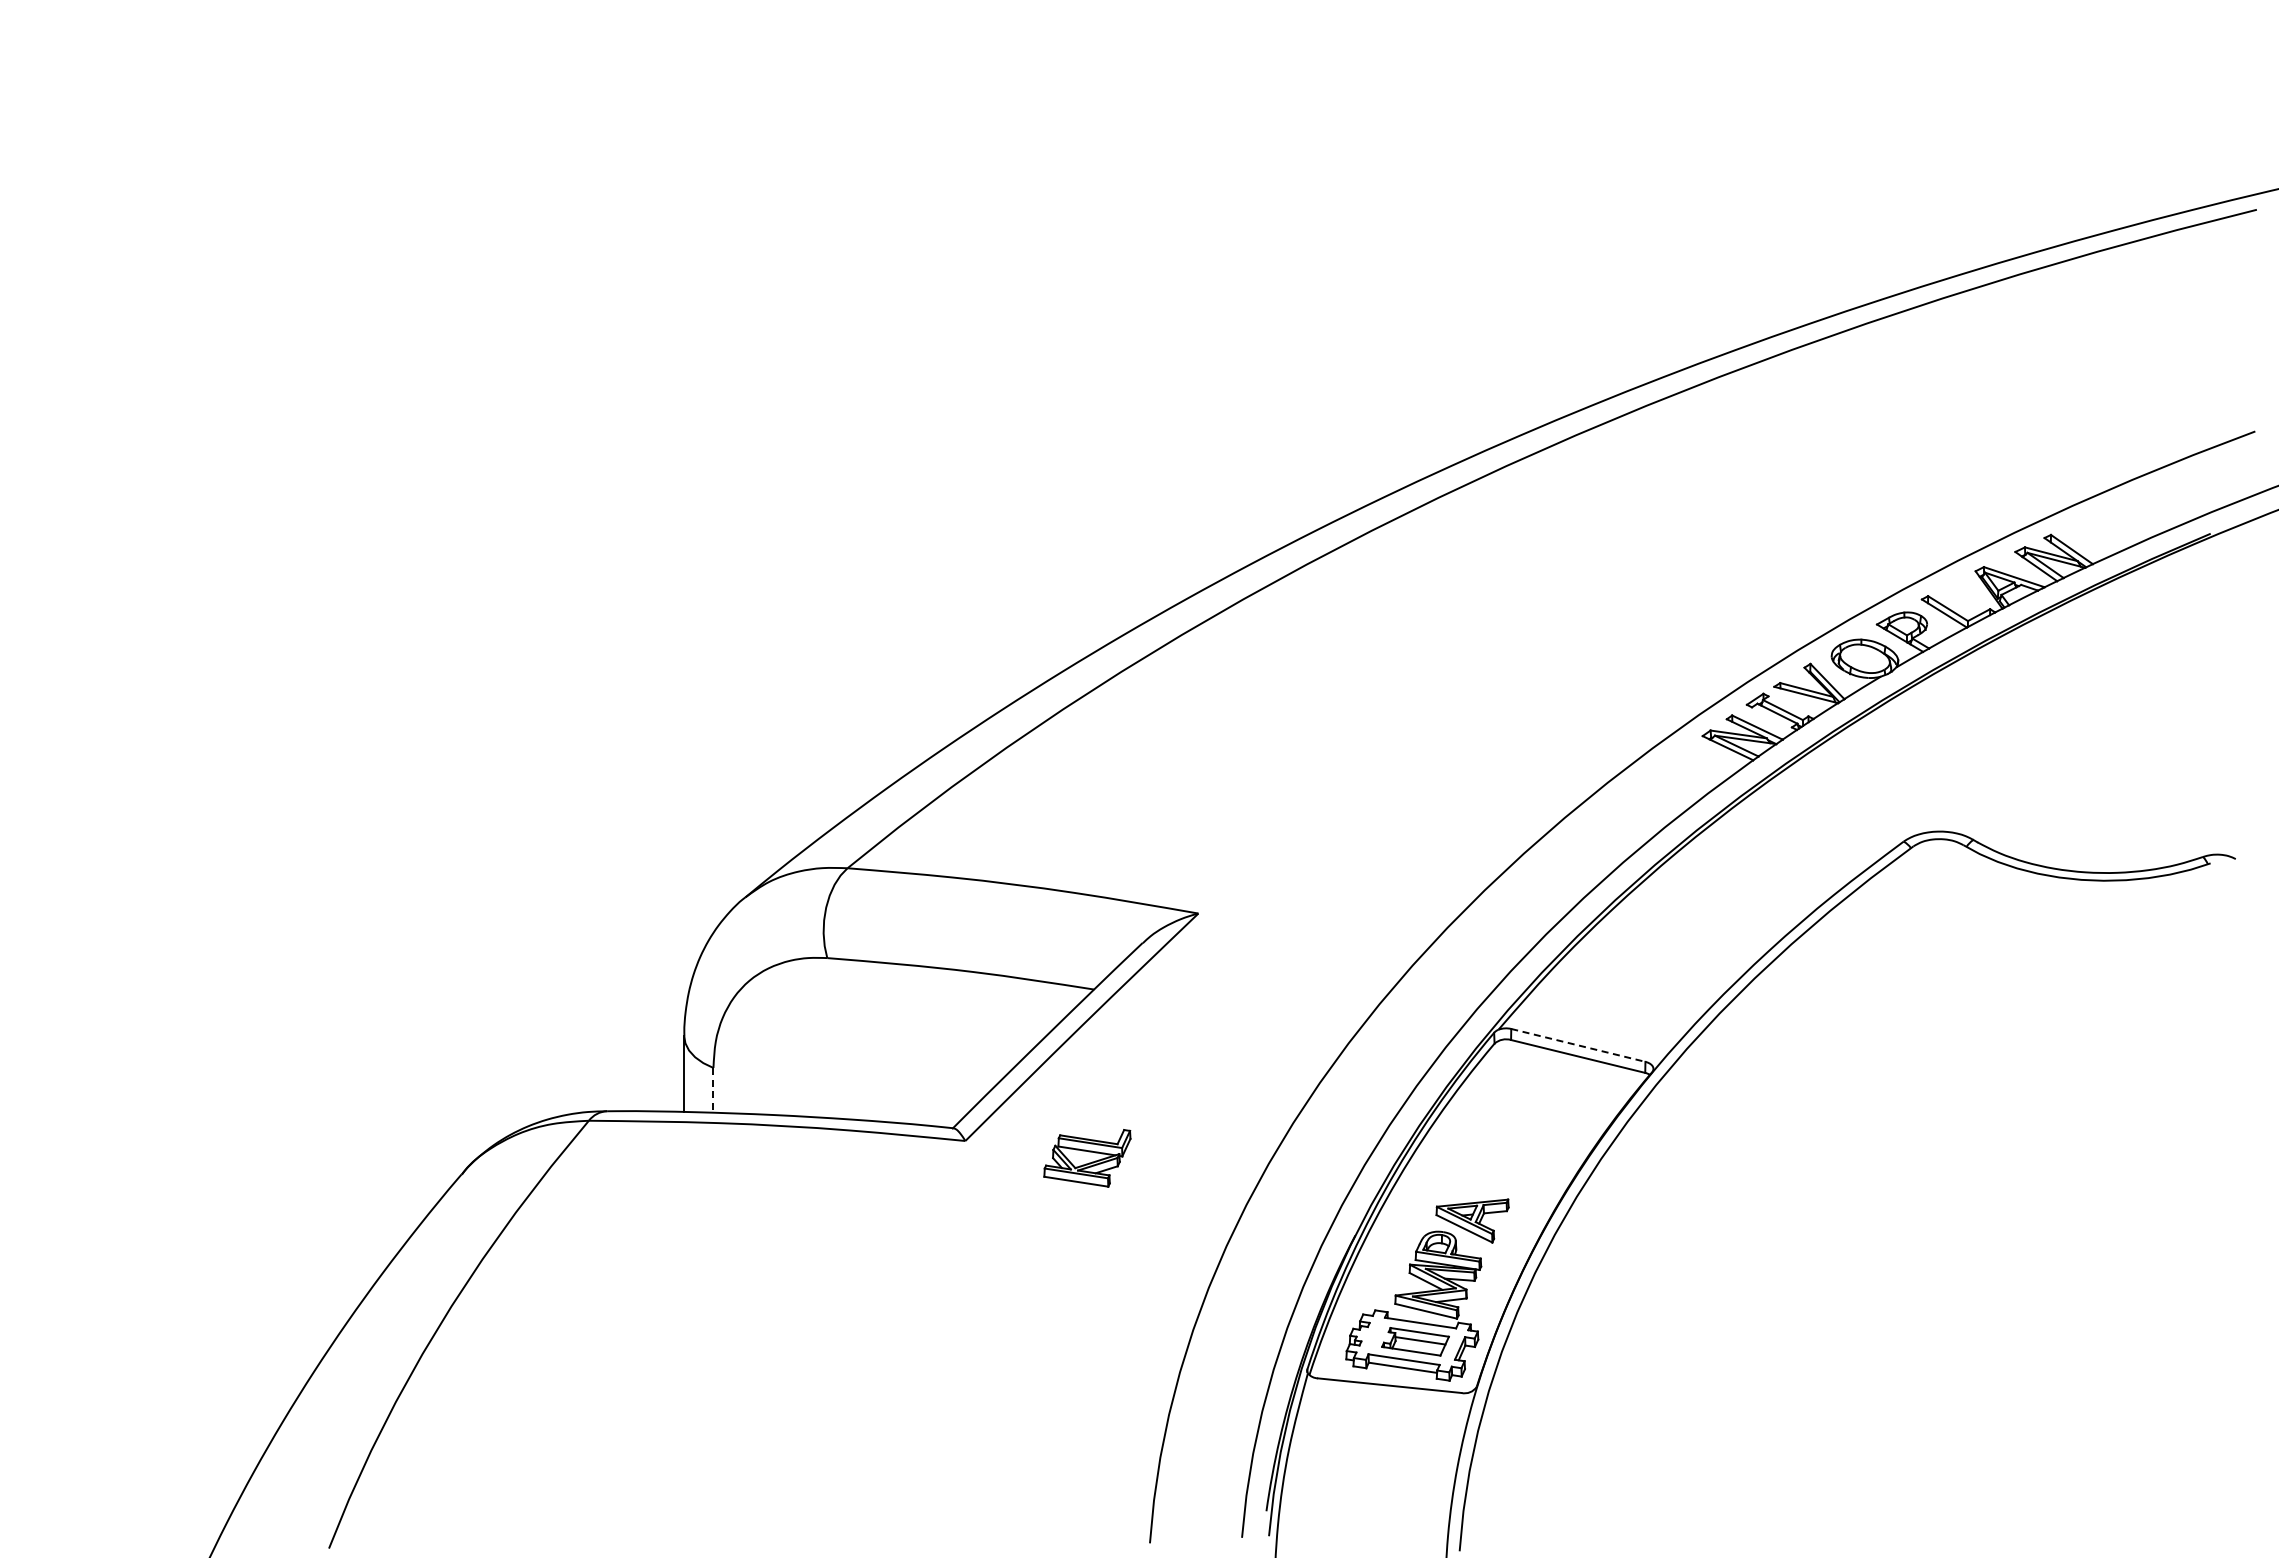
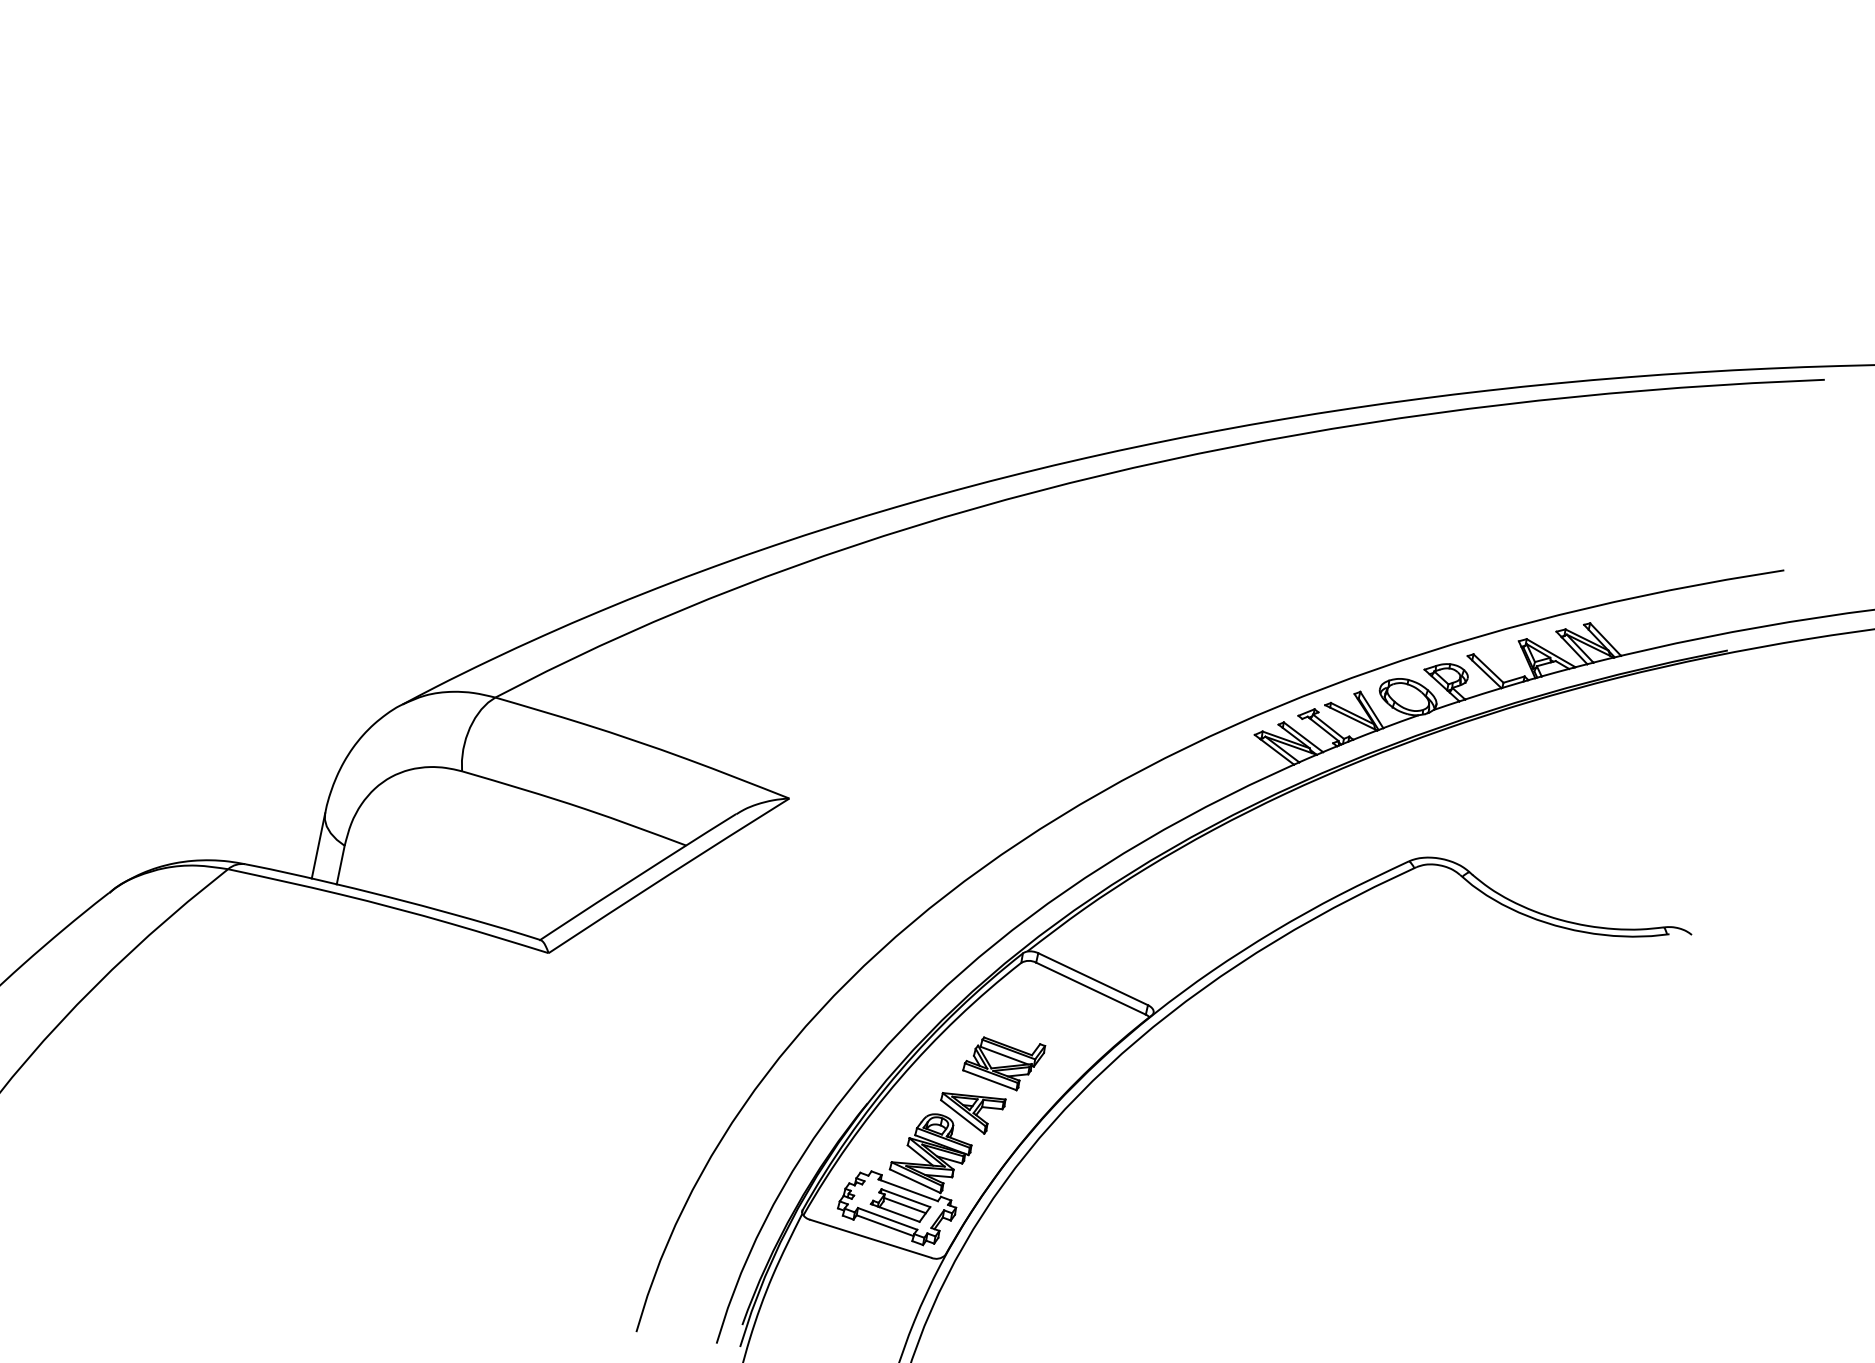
line: (1578, 1045) -> (1093, 979), dashed -> solid
line: (713, 1090) -> (340, 865), dashed -> solid
part: (1087, 1158) -> (1003, 1062), moved

